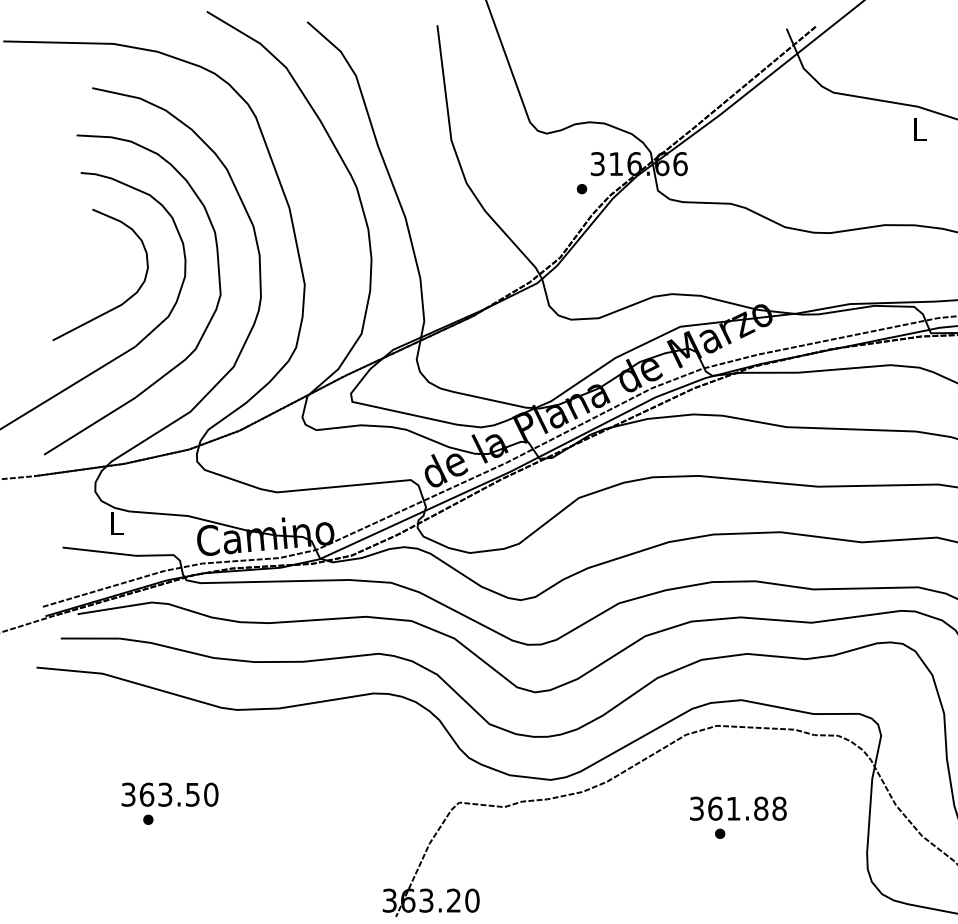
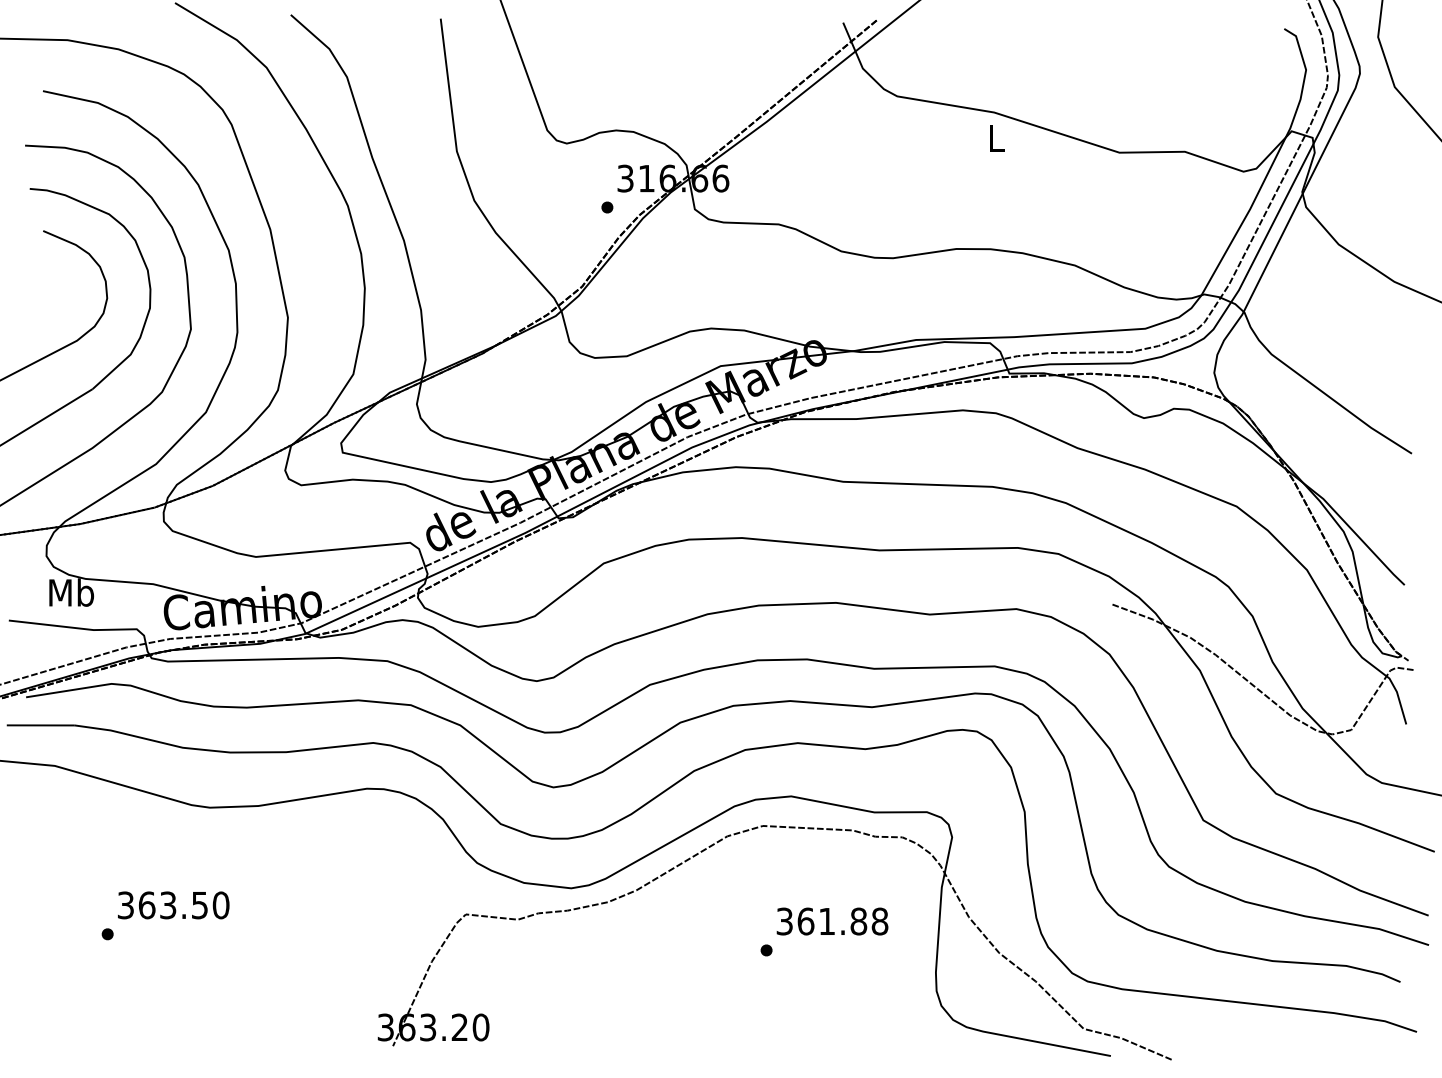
text: (116, 523) -> (71, 592), L -> Mb
text: (169, 794) -> (173, 905), moved
text: (738, 808) -> (832, 921), moved

